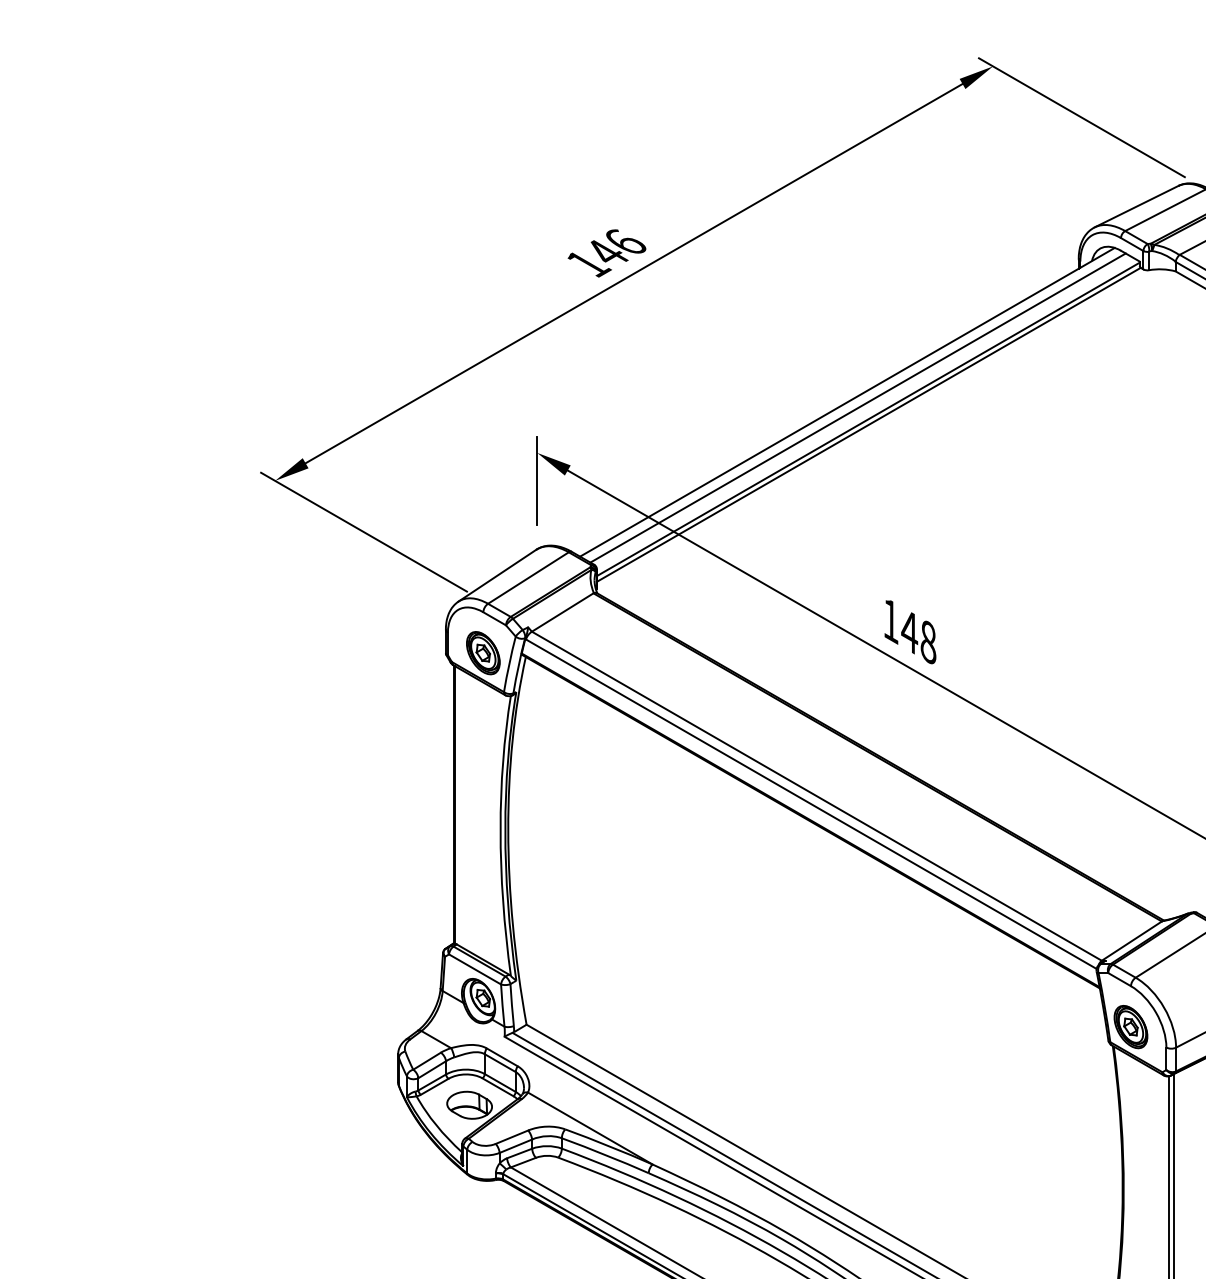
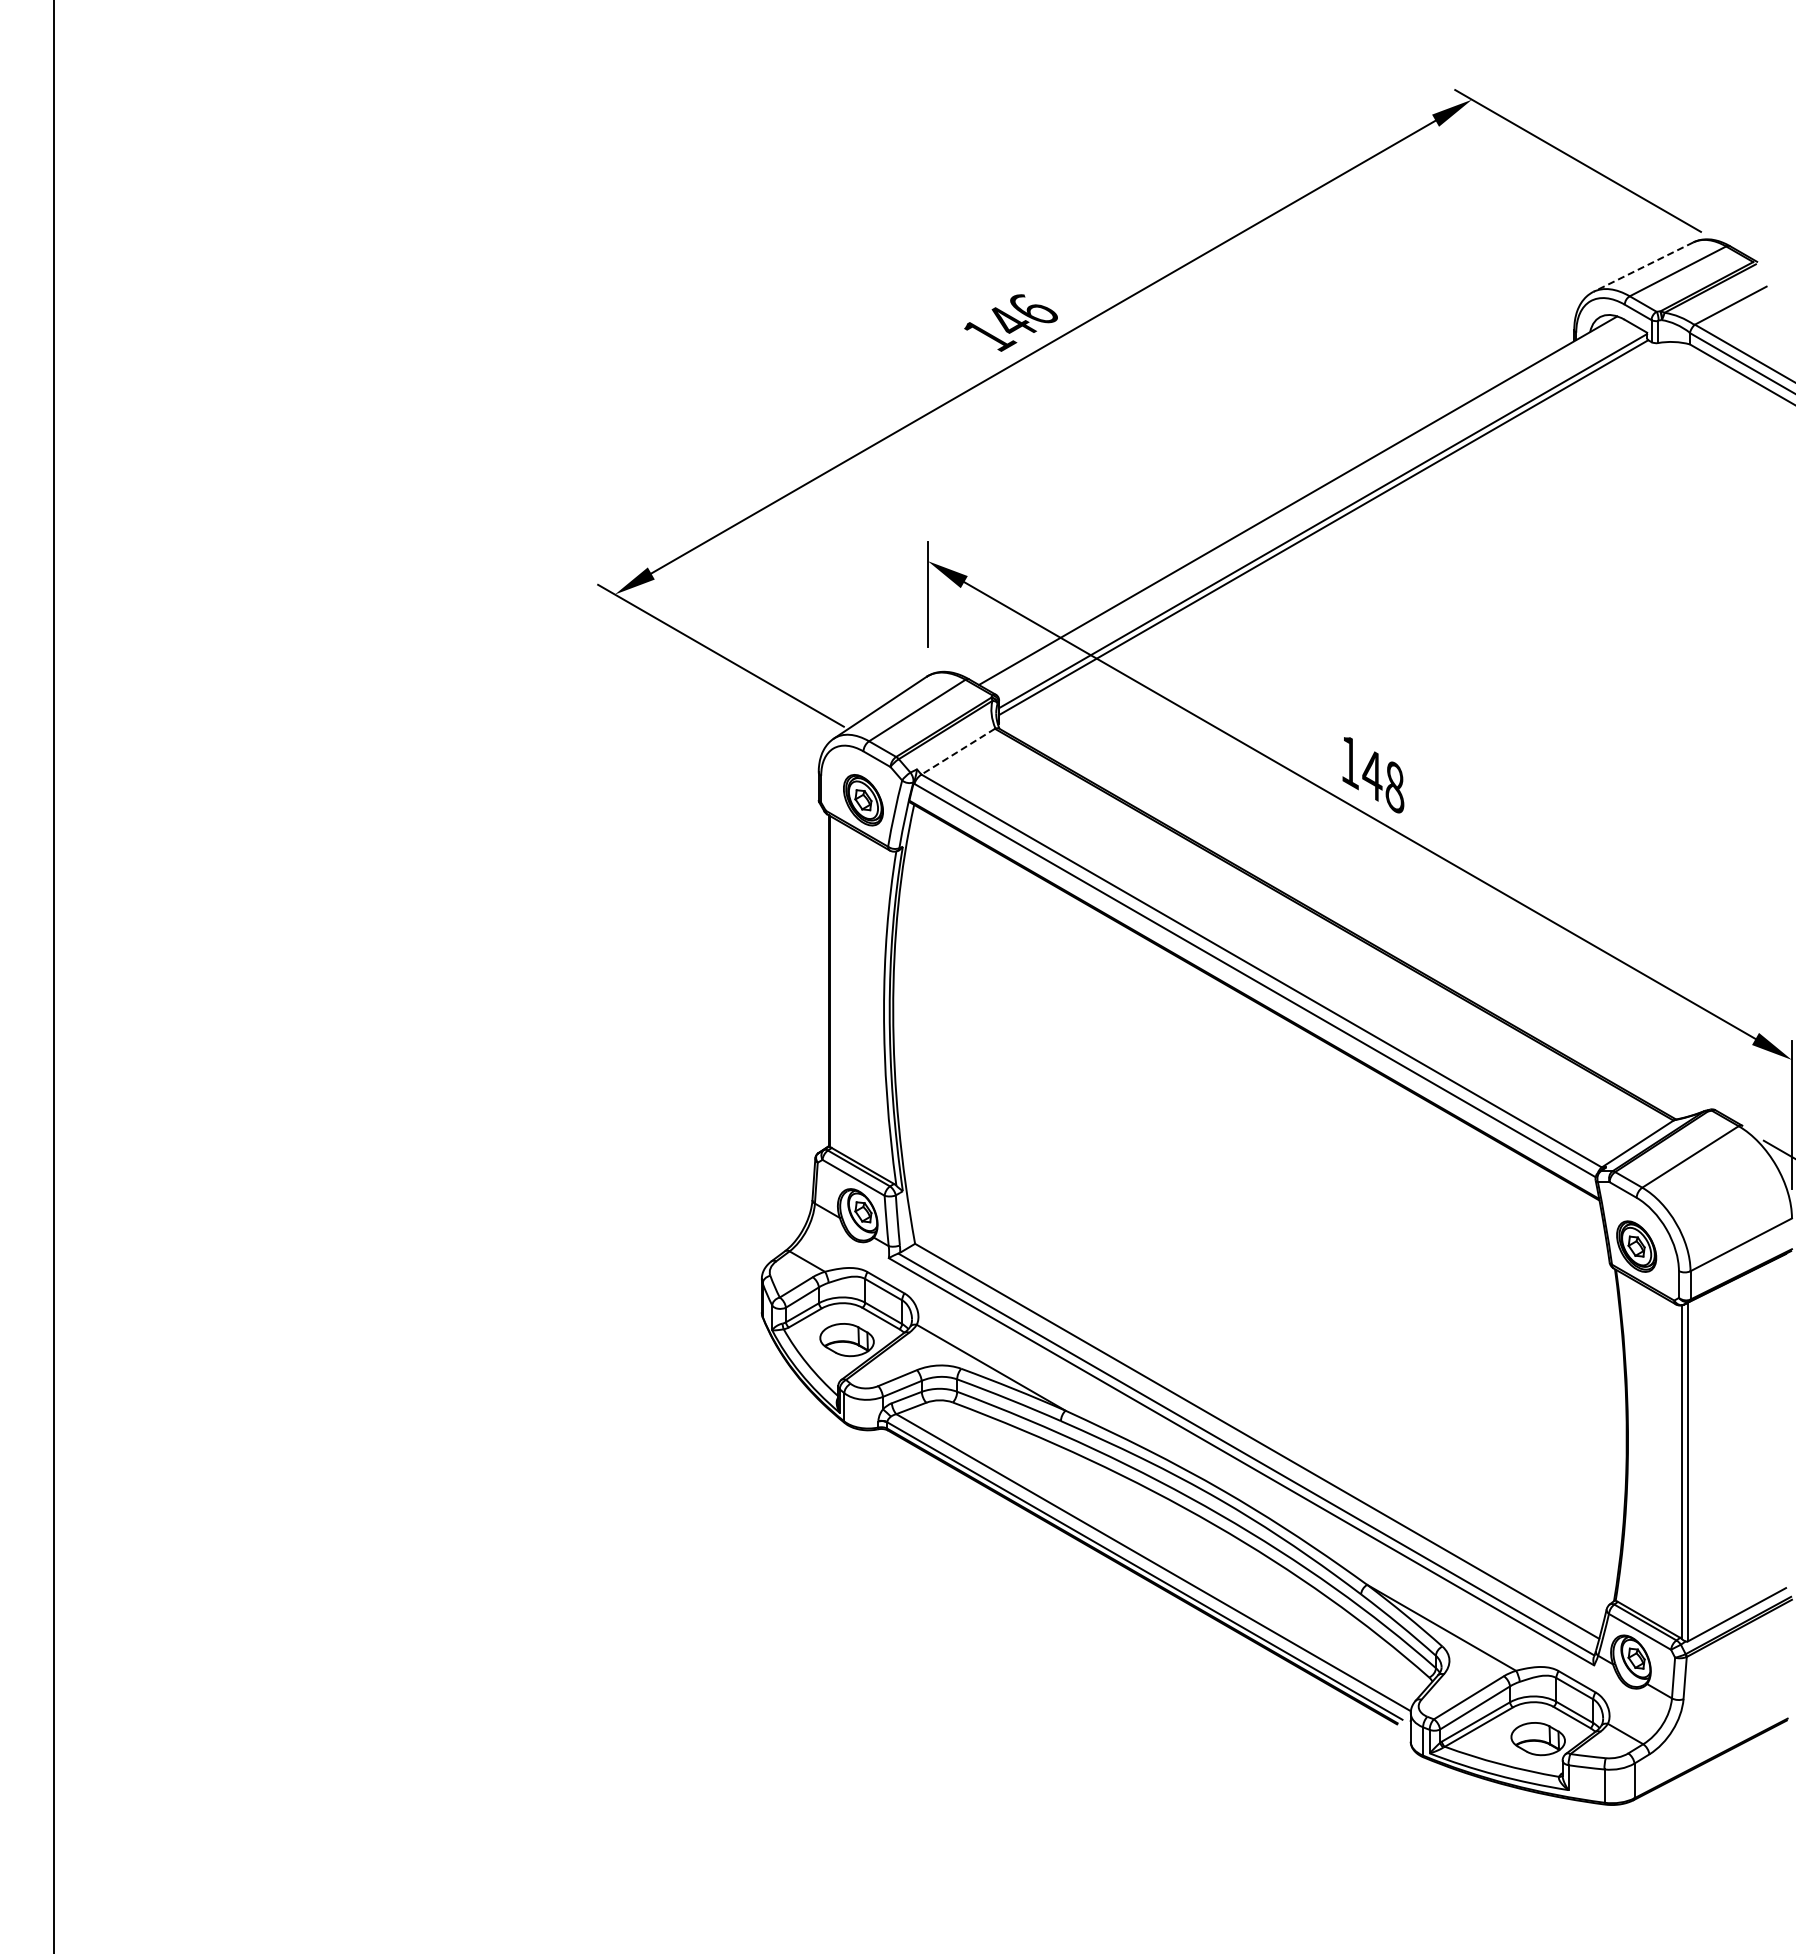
line: (1136, 206) -> (1643, 267), solid -> dashed
line: (857, 407) -> (1310, 507), removed
line: (562, 612) -> (957, 751), solid -> dashed

